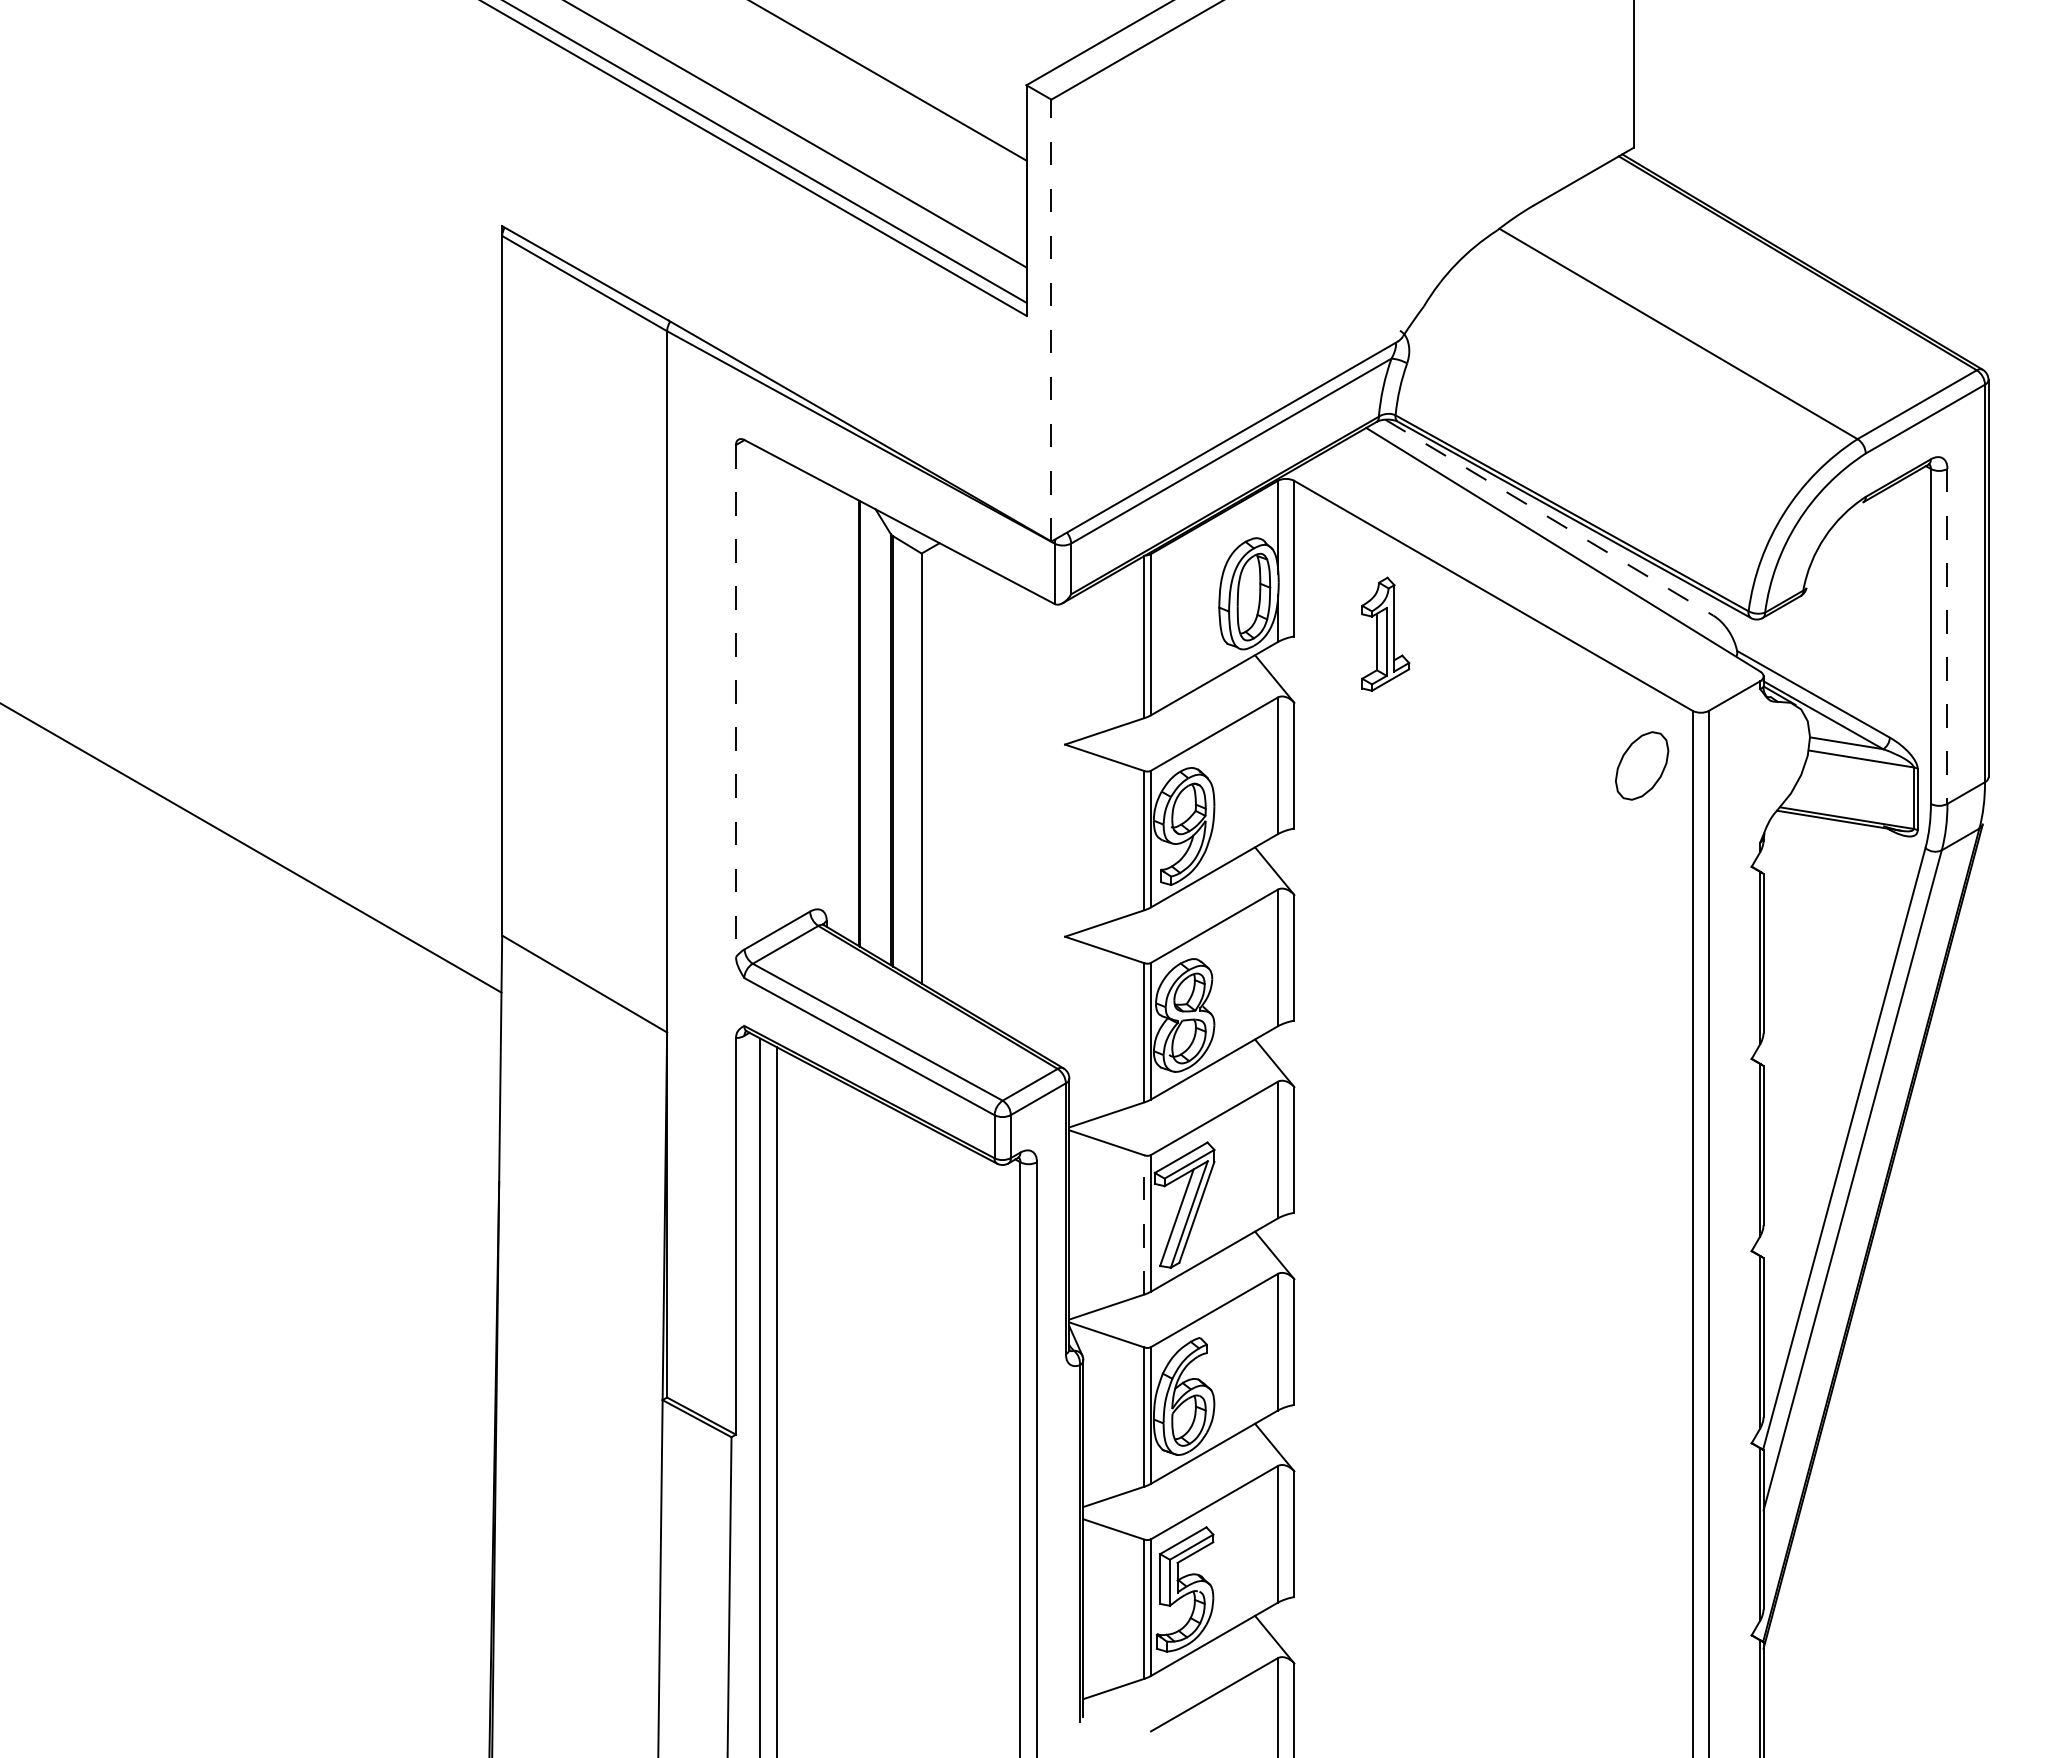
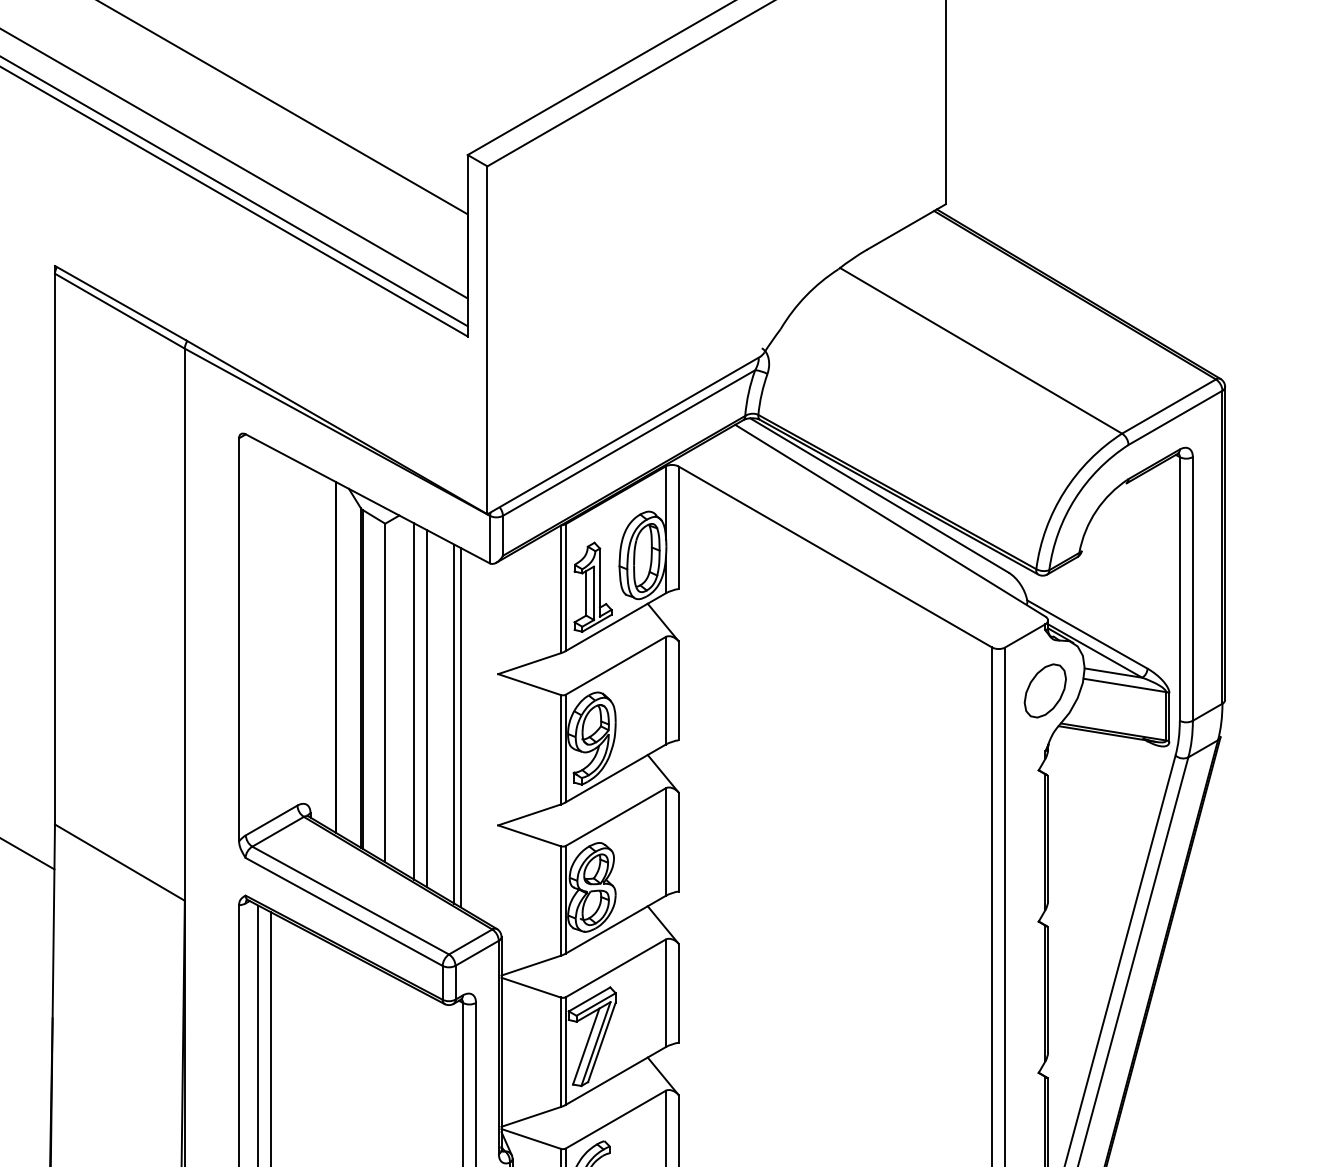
line: (1051, 320) -> (487, 340), dashed -> solid
line: (1549, 517) -> (879, 495), dashed -> solid
part: (1385, 633) -> (592, 586), moved
line: (1947, 636) -> (1192, 589), dashed -> solid
line: (735, 701) -> (238, 640), dashed -> solid
part: (1642, 765) -> (1045, 690), moved
line: (958, 779) -> (414, 701), added
line: (974, 788) -> (426, 708), added
line: (1009, 808) -> (454, 724), added
line: (1017, 812) -> (460, 727), added
line: (1144, 1224) -> (560, 1051), dashed -> solid

